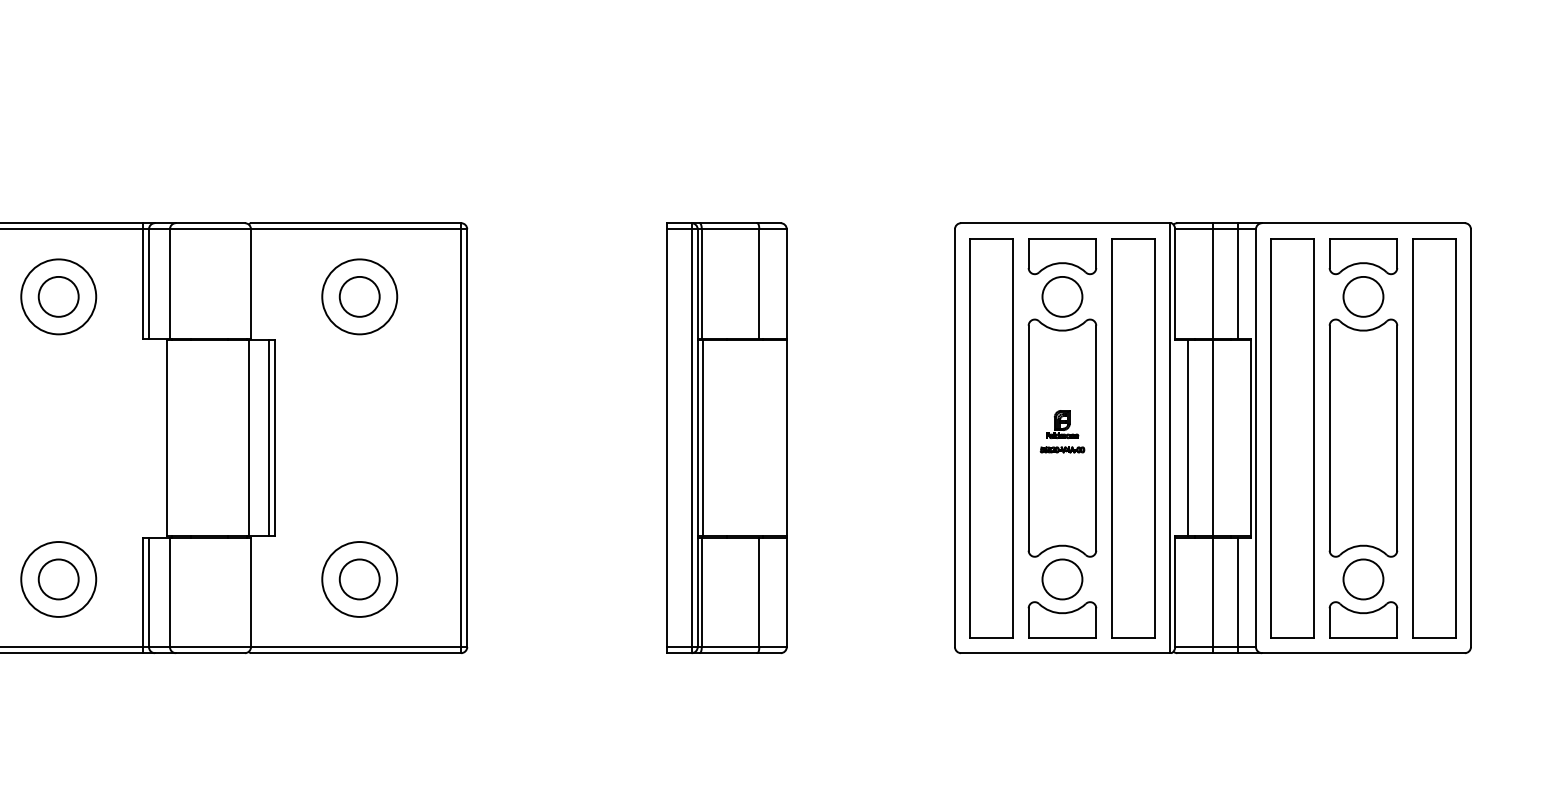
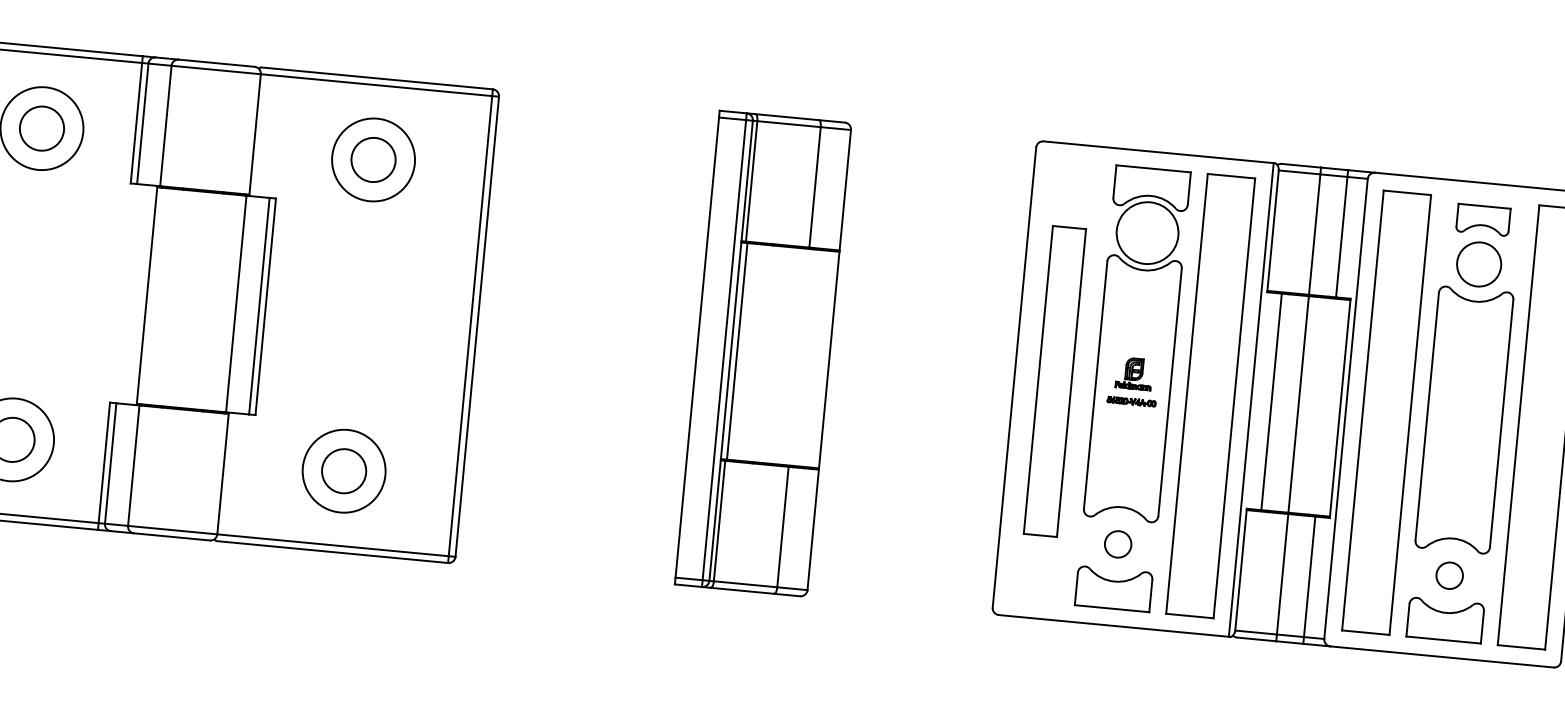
part: (1363, 256) -> (1483, 220), size x0.7
circle: (1062, 296) -> (1147, 232), size x1.4
part: (991, 438) -> (1054, 381), size x0.7
circle: (1062, 579) -> (1118, 544), size x0.6
circle: (1363, 579) -> (1449, 575), size x0.6

